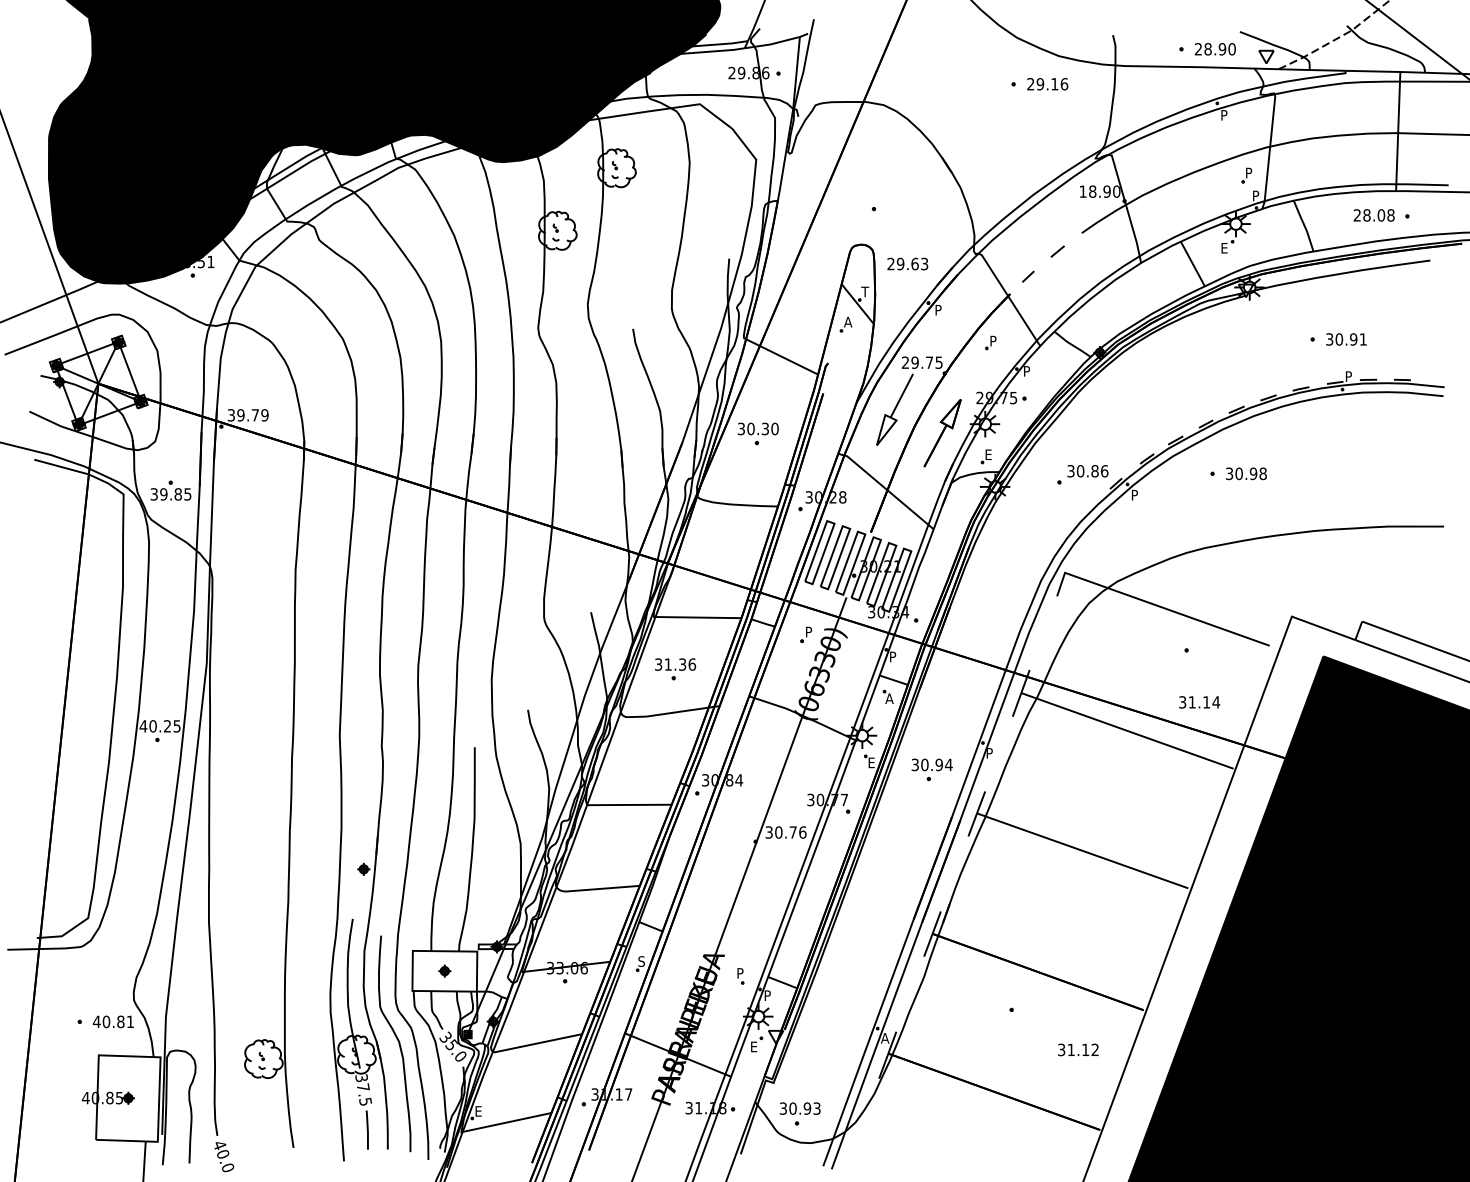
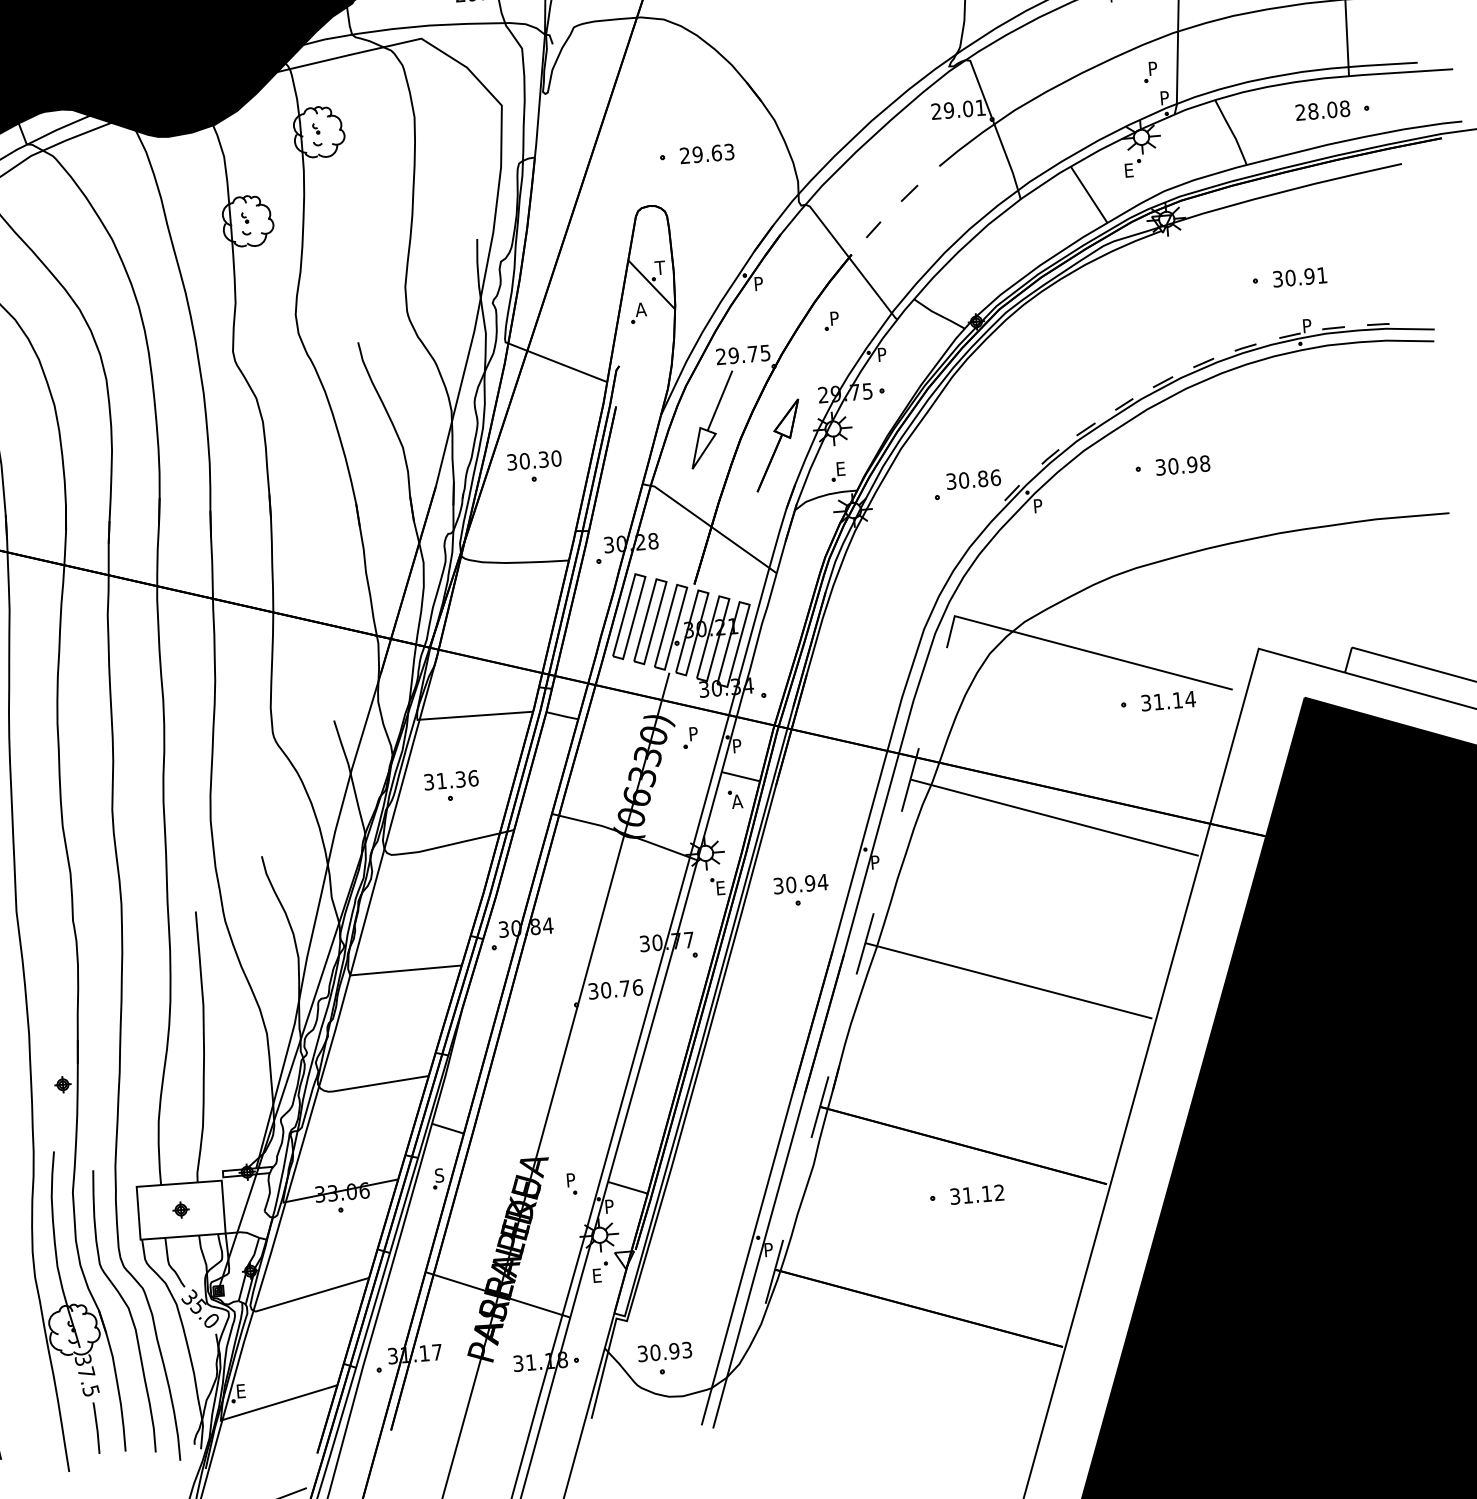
text: (1099, 191) -> (957, 109), 18.90 -> 29.01
text: (907, 263) -> (706, 153), moved
part: (805, 634) -> (689, 737), moved
text: (1199, 702) -> (1168, 701), moved
text: (885, 1038) -> (769, 1250), A -> P
text: (1078, 1049) -> (977, 1194), moved

